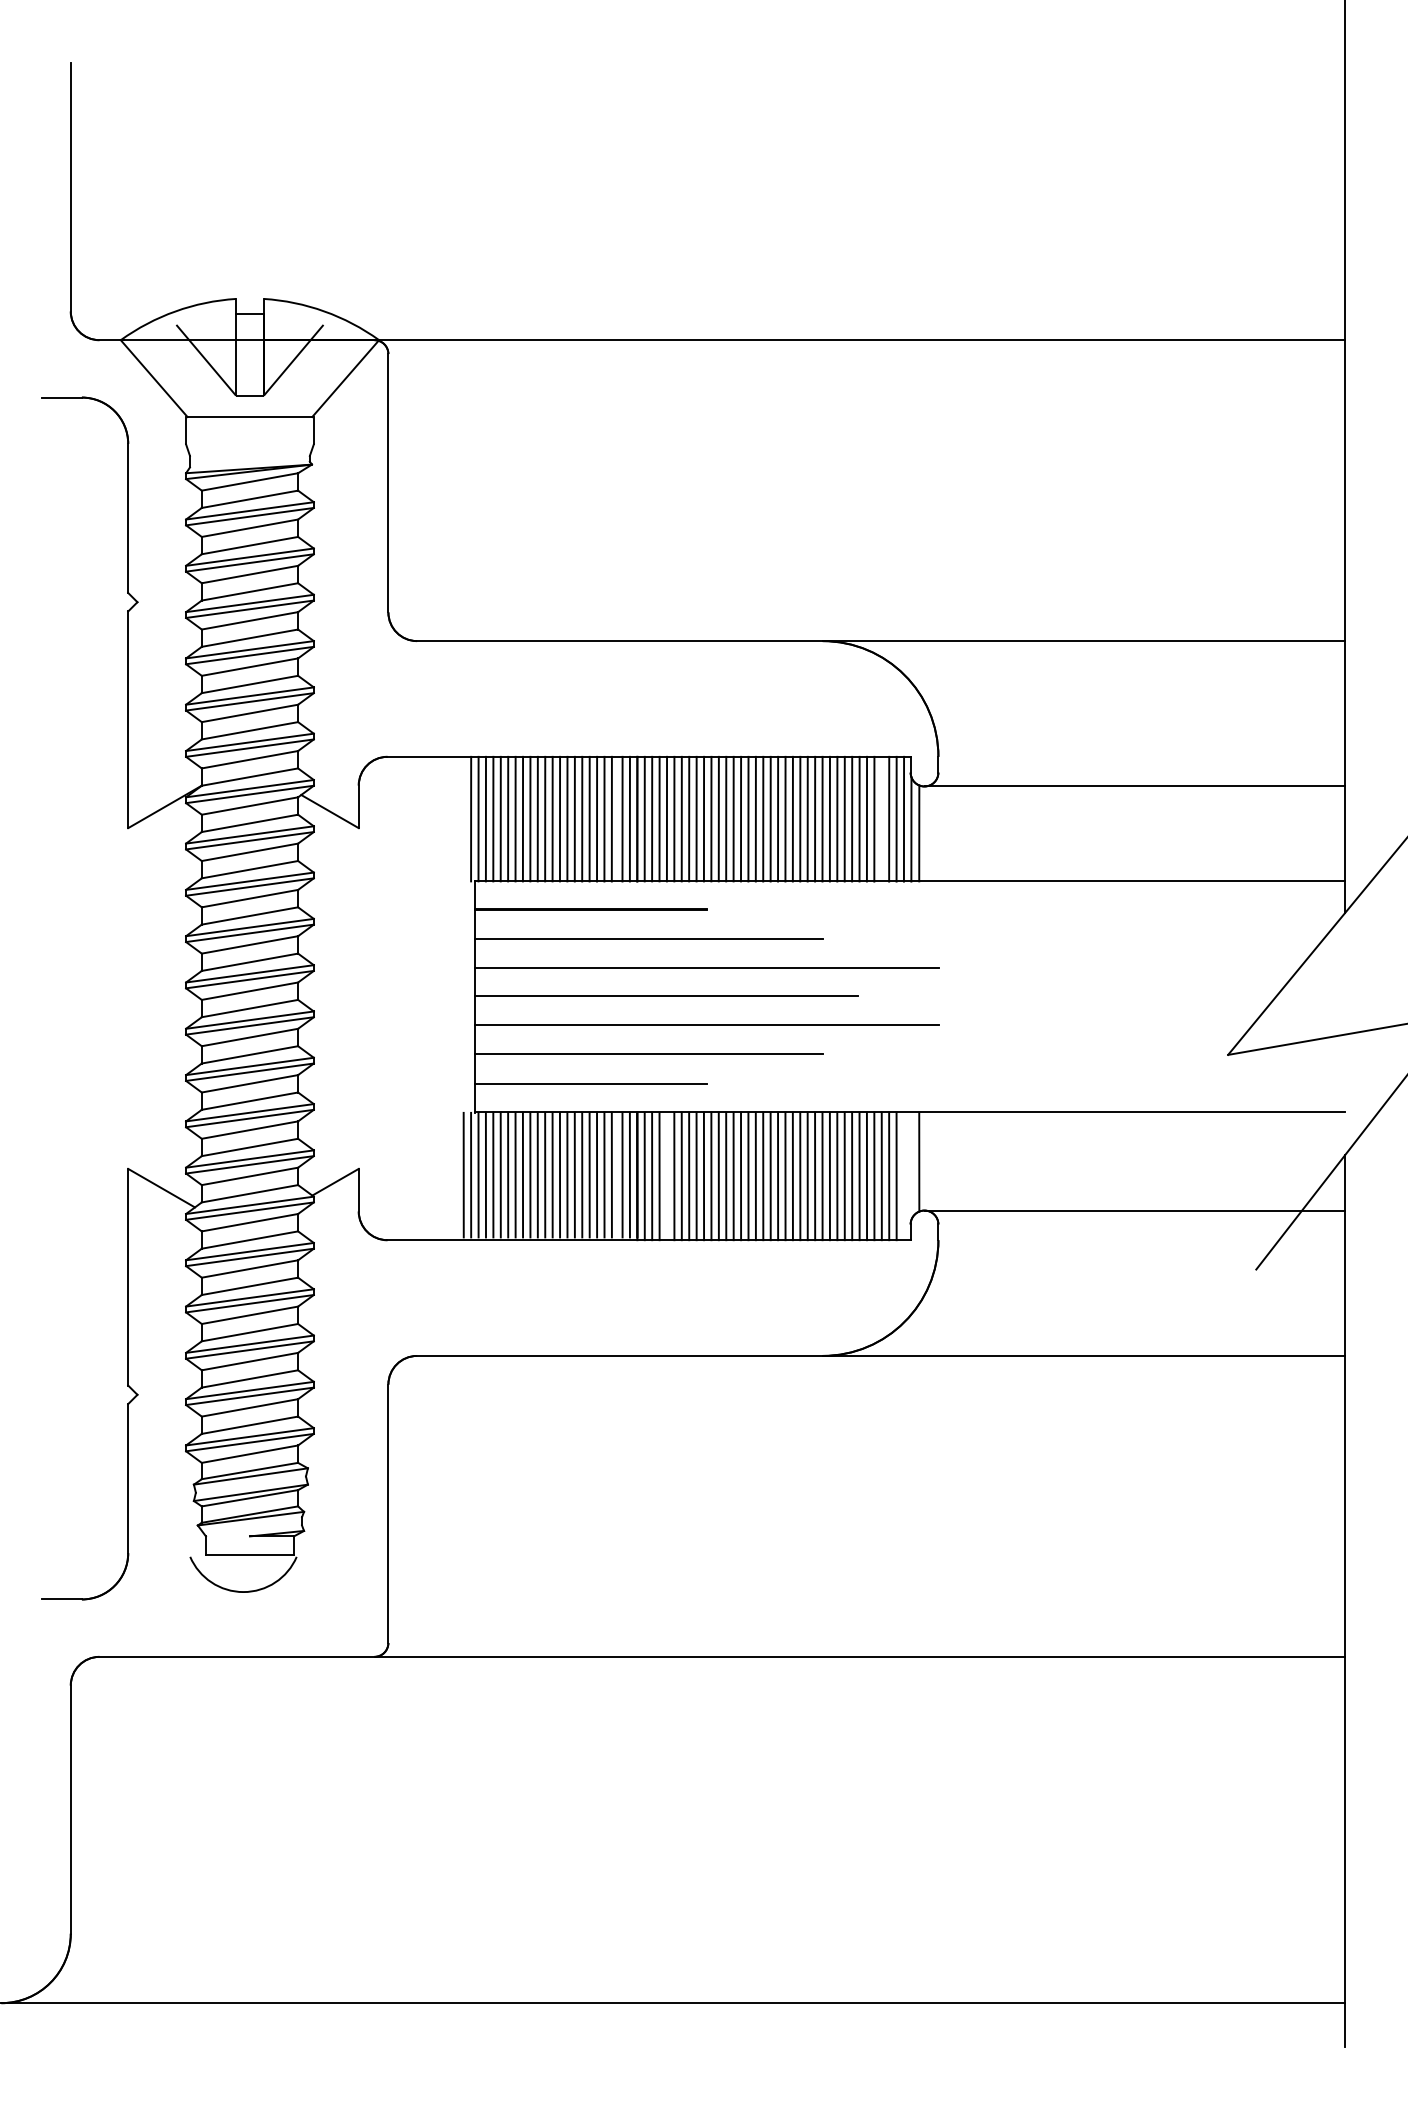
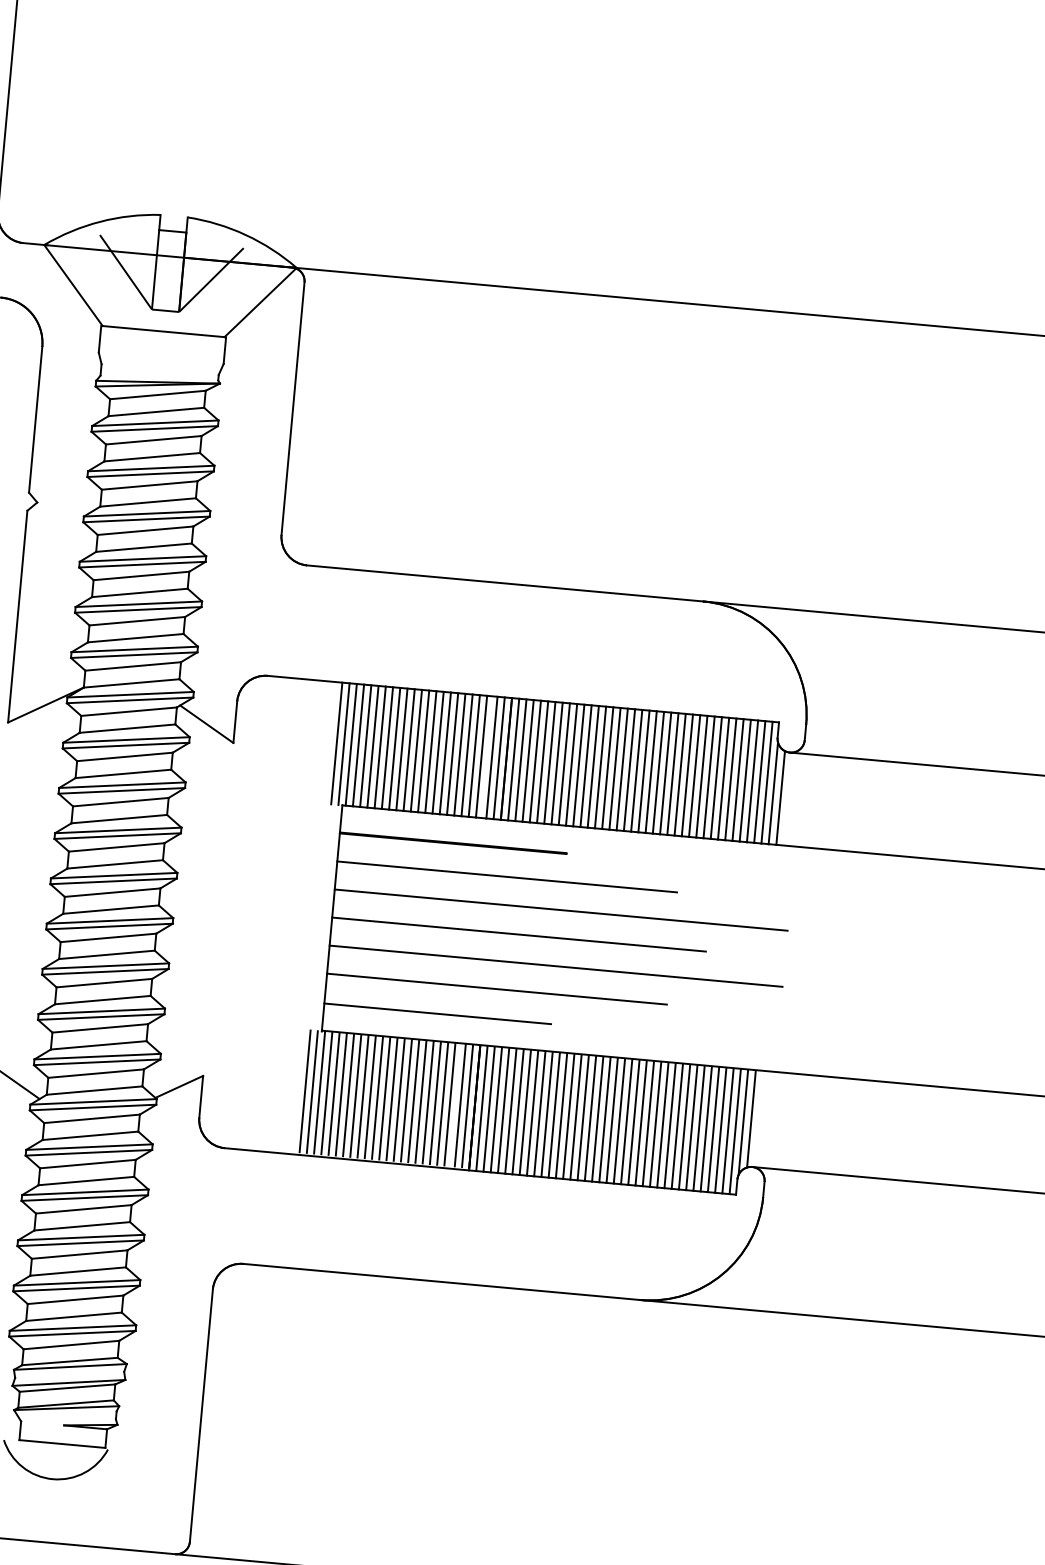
line: (463, 818) -> (336, 742), added
line: (881, 818) -> (745, 780), added
line: (911, 1165) -> (743, 1121), added
line: (666, 1176) -> (503, 1110), added
line: (903, 1176) -> (734, 1131), added

